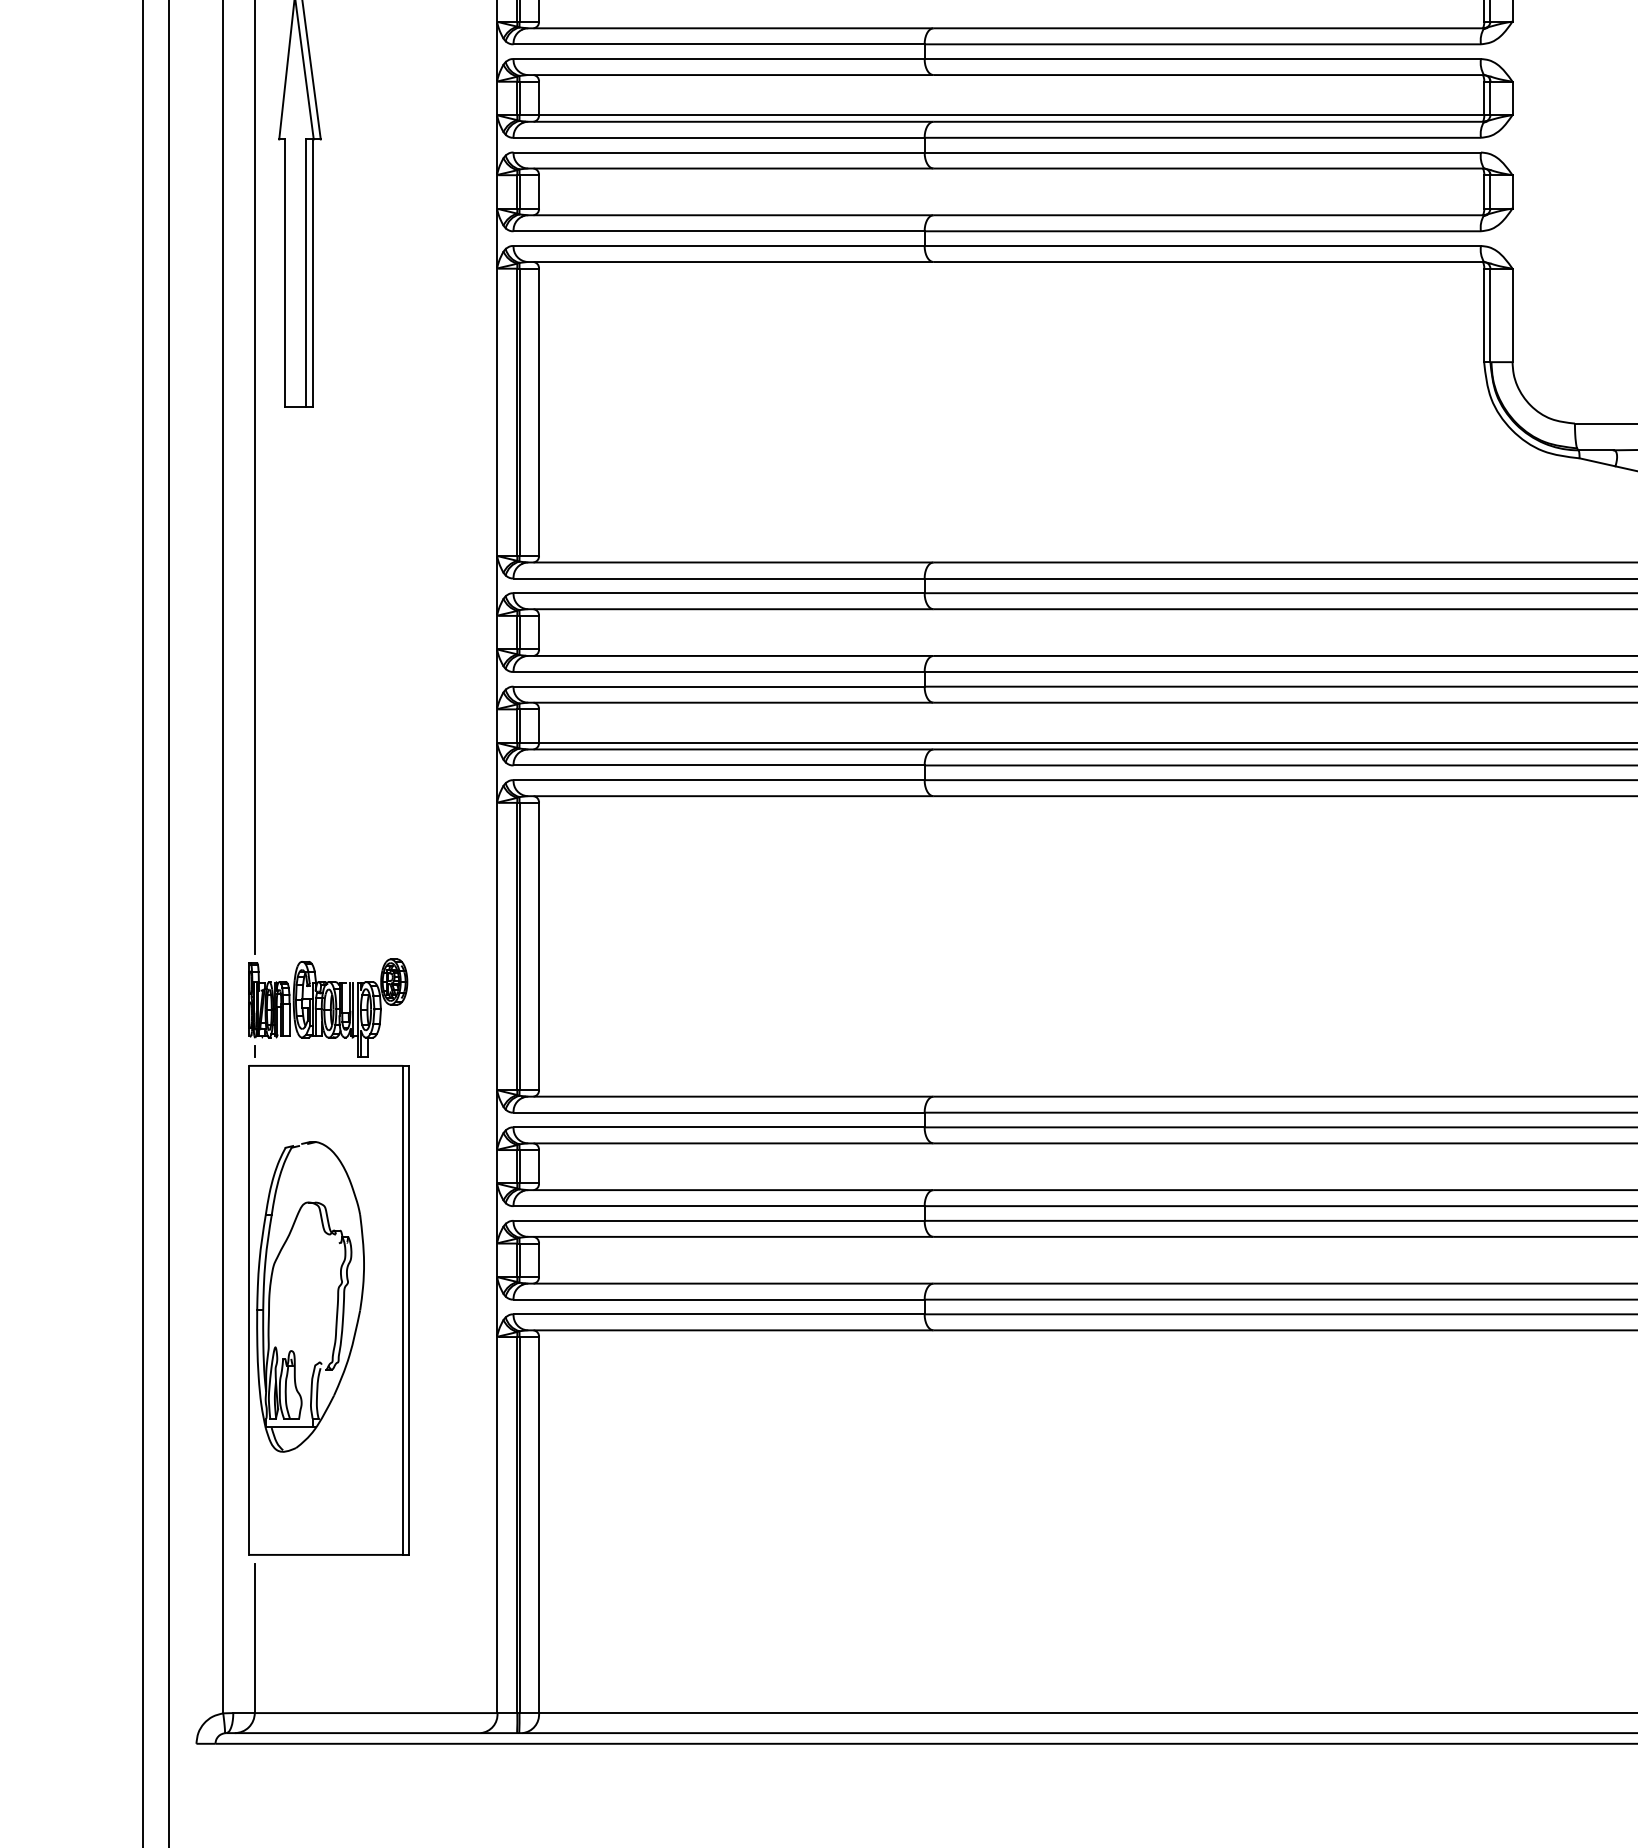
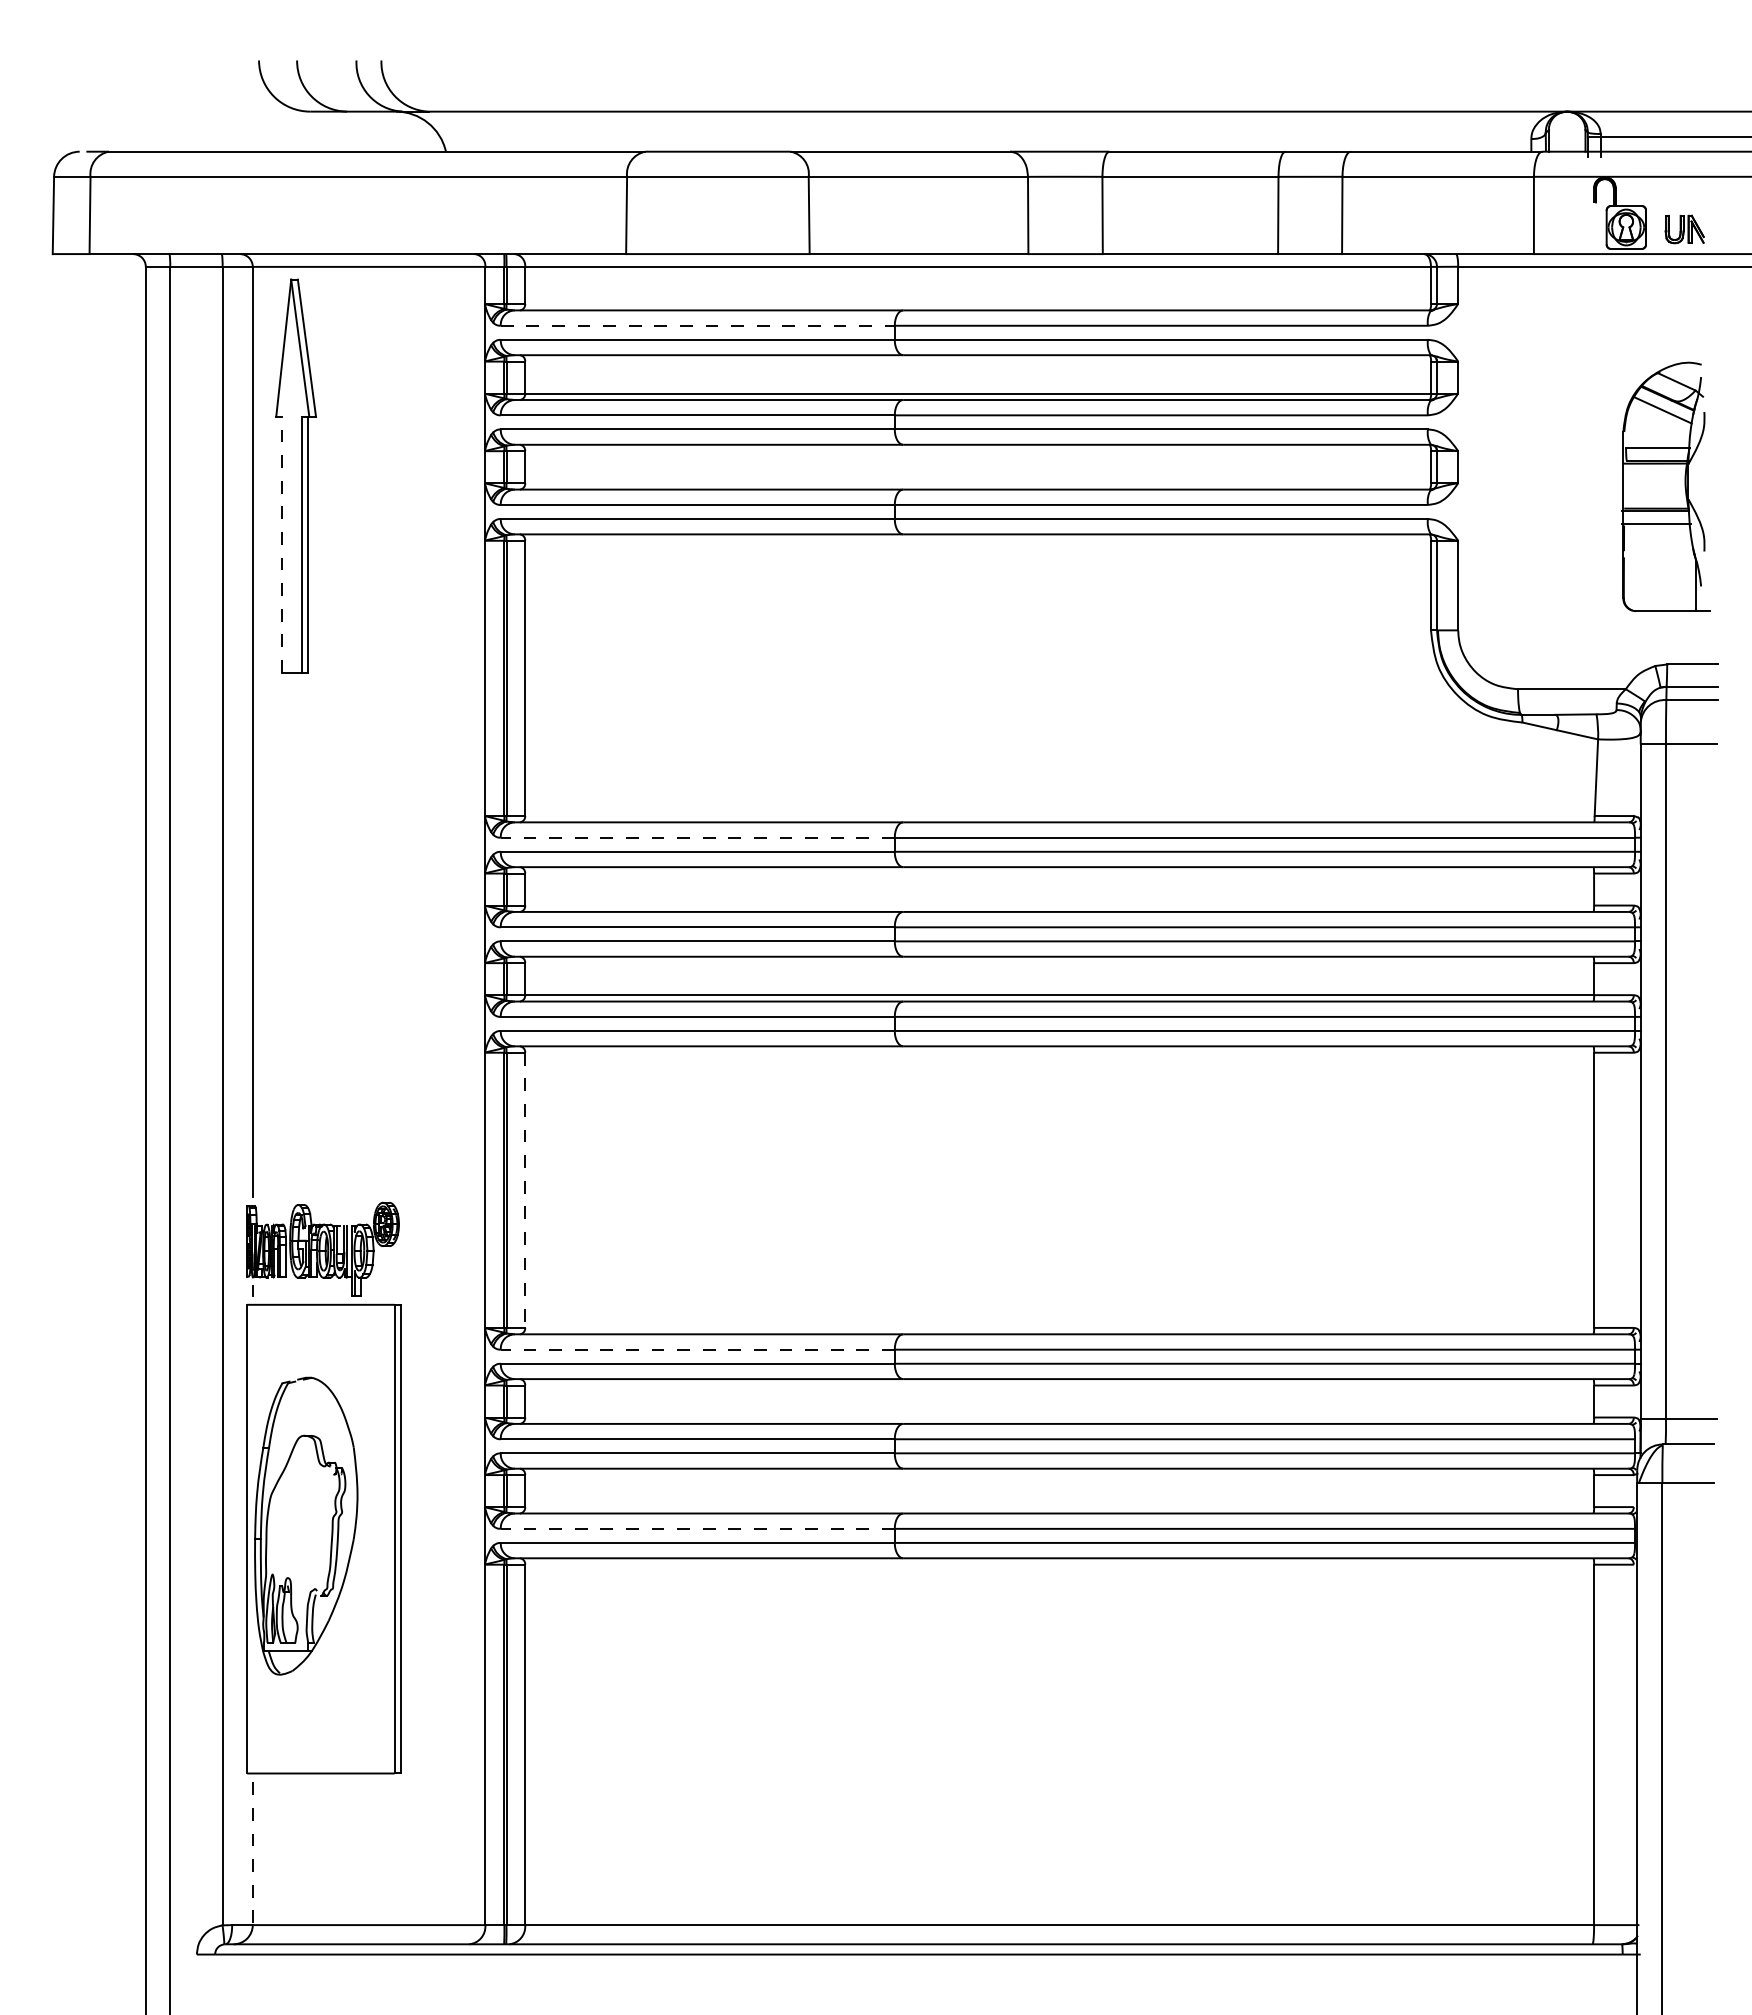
line: (718, 44) -> (697, 325), solid -> dashed
line: (284, 272) -> (281, 544), solid -> dashed
line: (718, 578) -> (697, 837), solid -> dashed
line: (539, 946) -> (525, 1190), solid -> dashed
line: (718, 1112) -> (697, 1349), solid -> dashed
line: (718, 1299) -> (697, 1528), solid -> dashed
line: (254, 1639) -> (252, 1854), solid -> dashed

